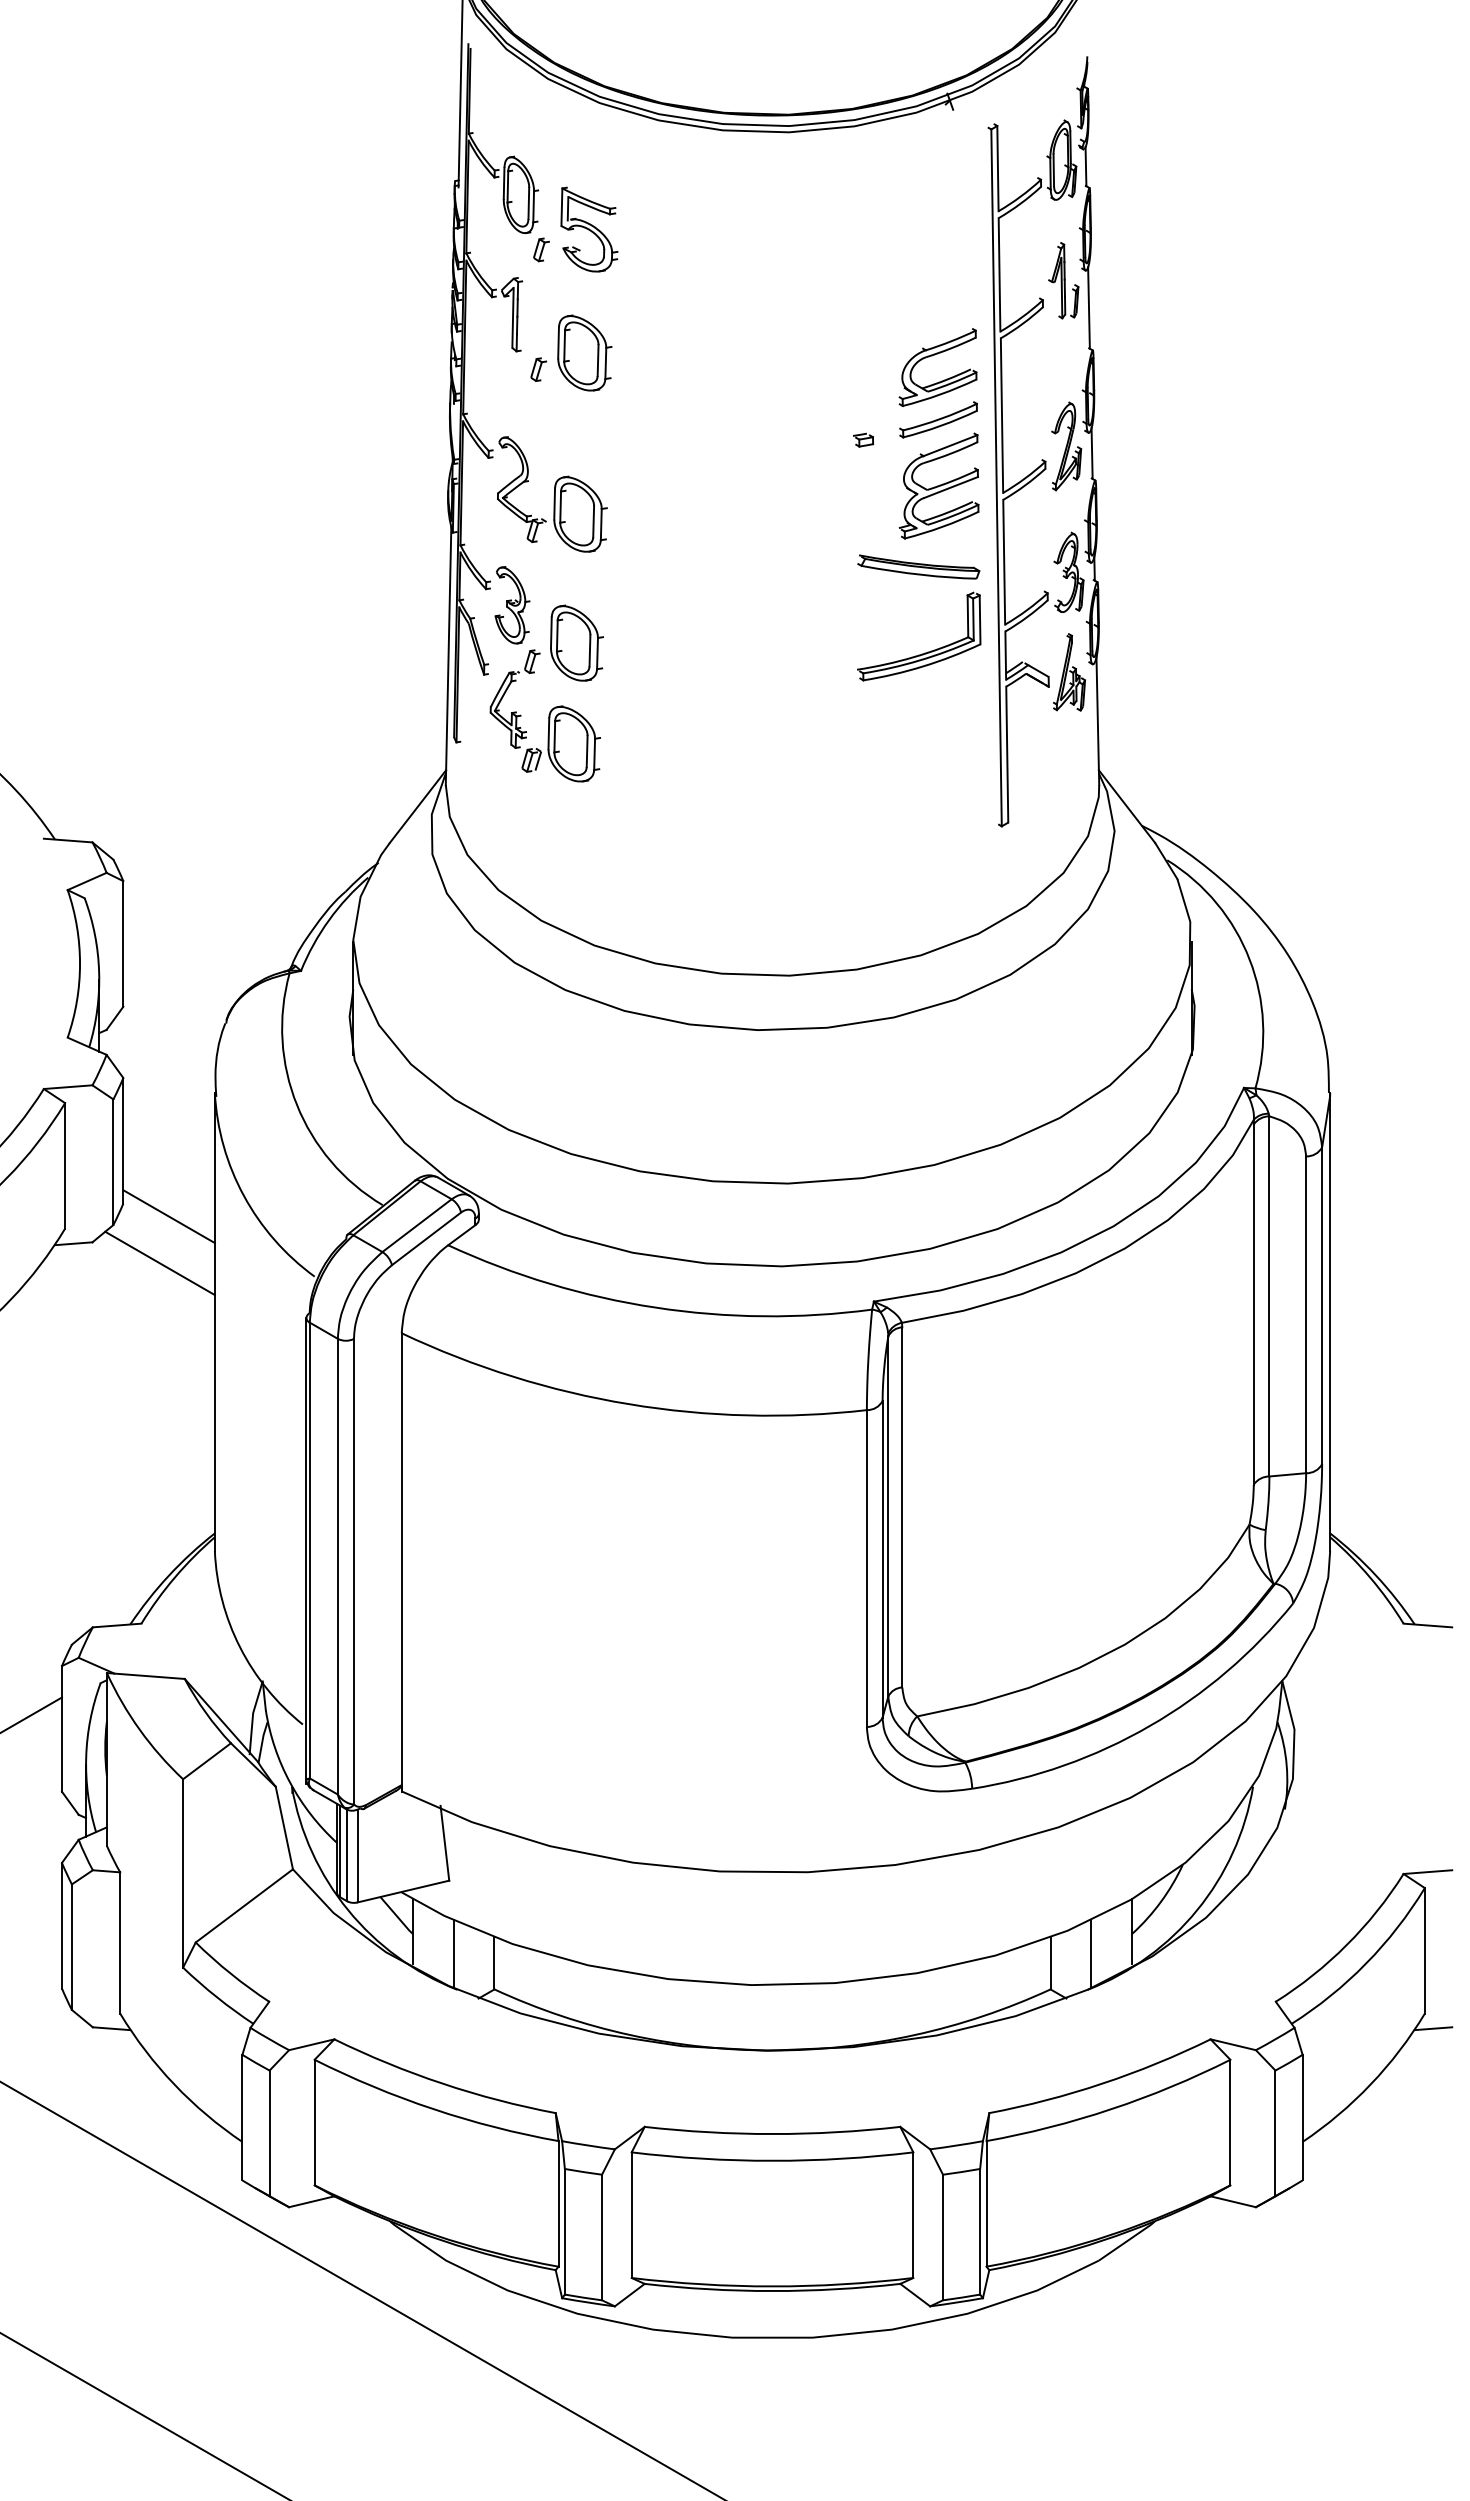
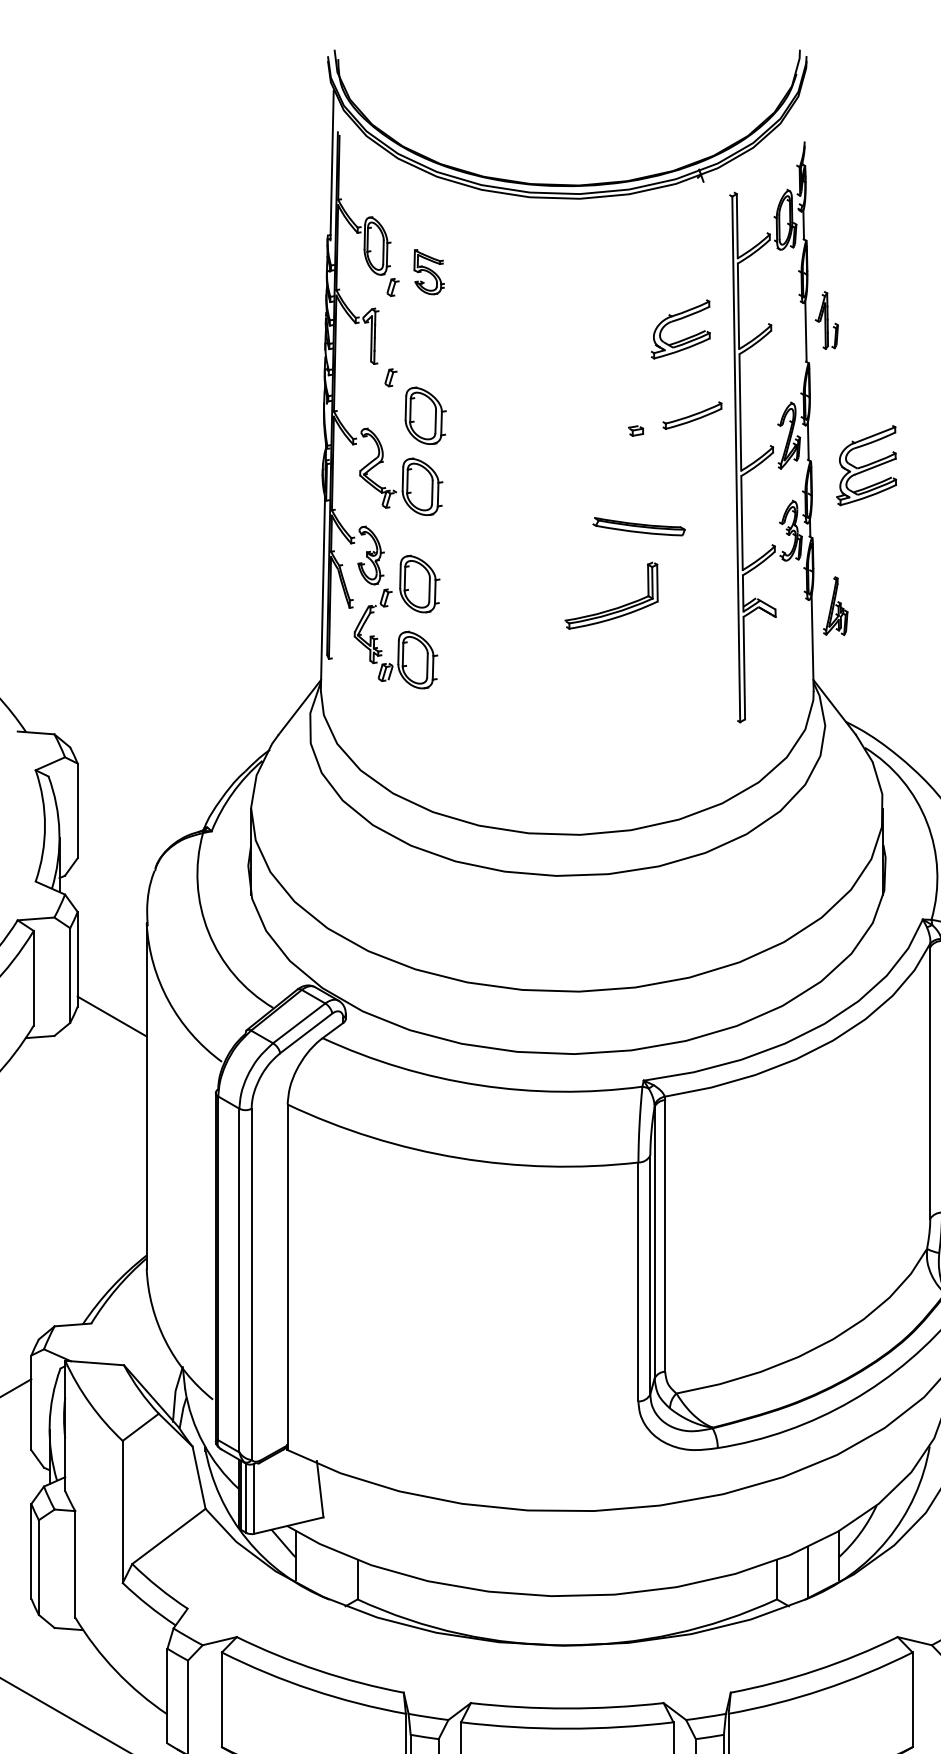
part: (589, 229) -> (429, 272), size x0.7
part: (1063, 280) -> (826, 320), moved
part: (584, 352) -> (425, 415), moved
part: (932, 356) -> (676, 321), moved
part: (938, 485) -> (865, 465), moved
part: (918, 566) -> (638, 526), moved
part: (925, 652) -> (616, 607), moved
part: (1069, 672) -> (835, 606), moved
line: (159, 1263) -> (104, 1051), removed
line: (453, 1953) -> (326, 1572), removed

